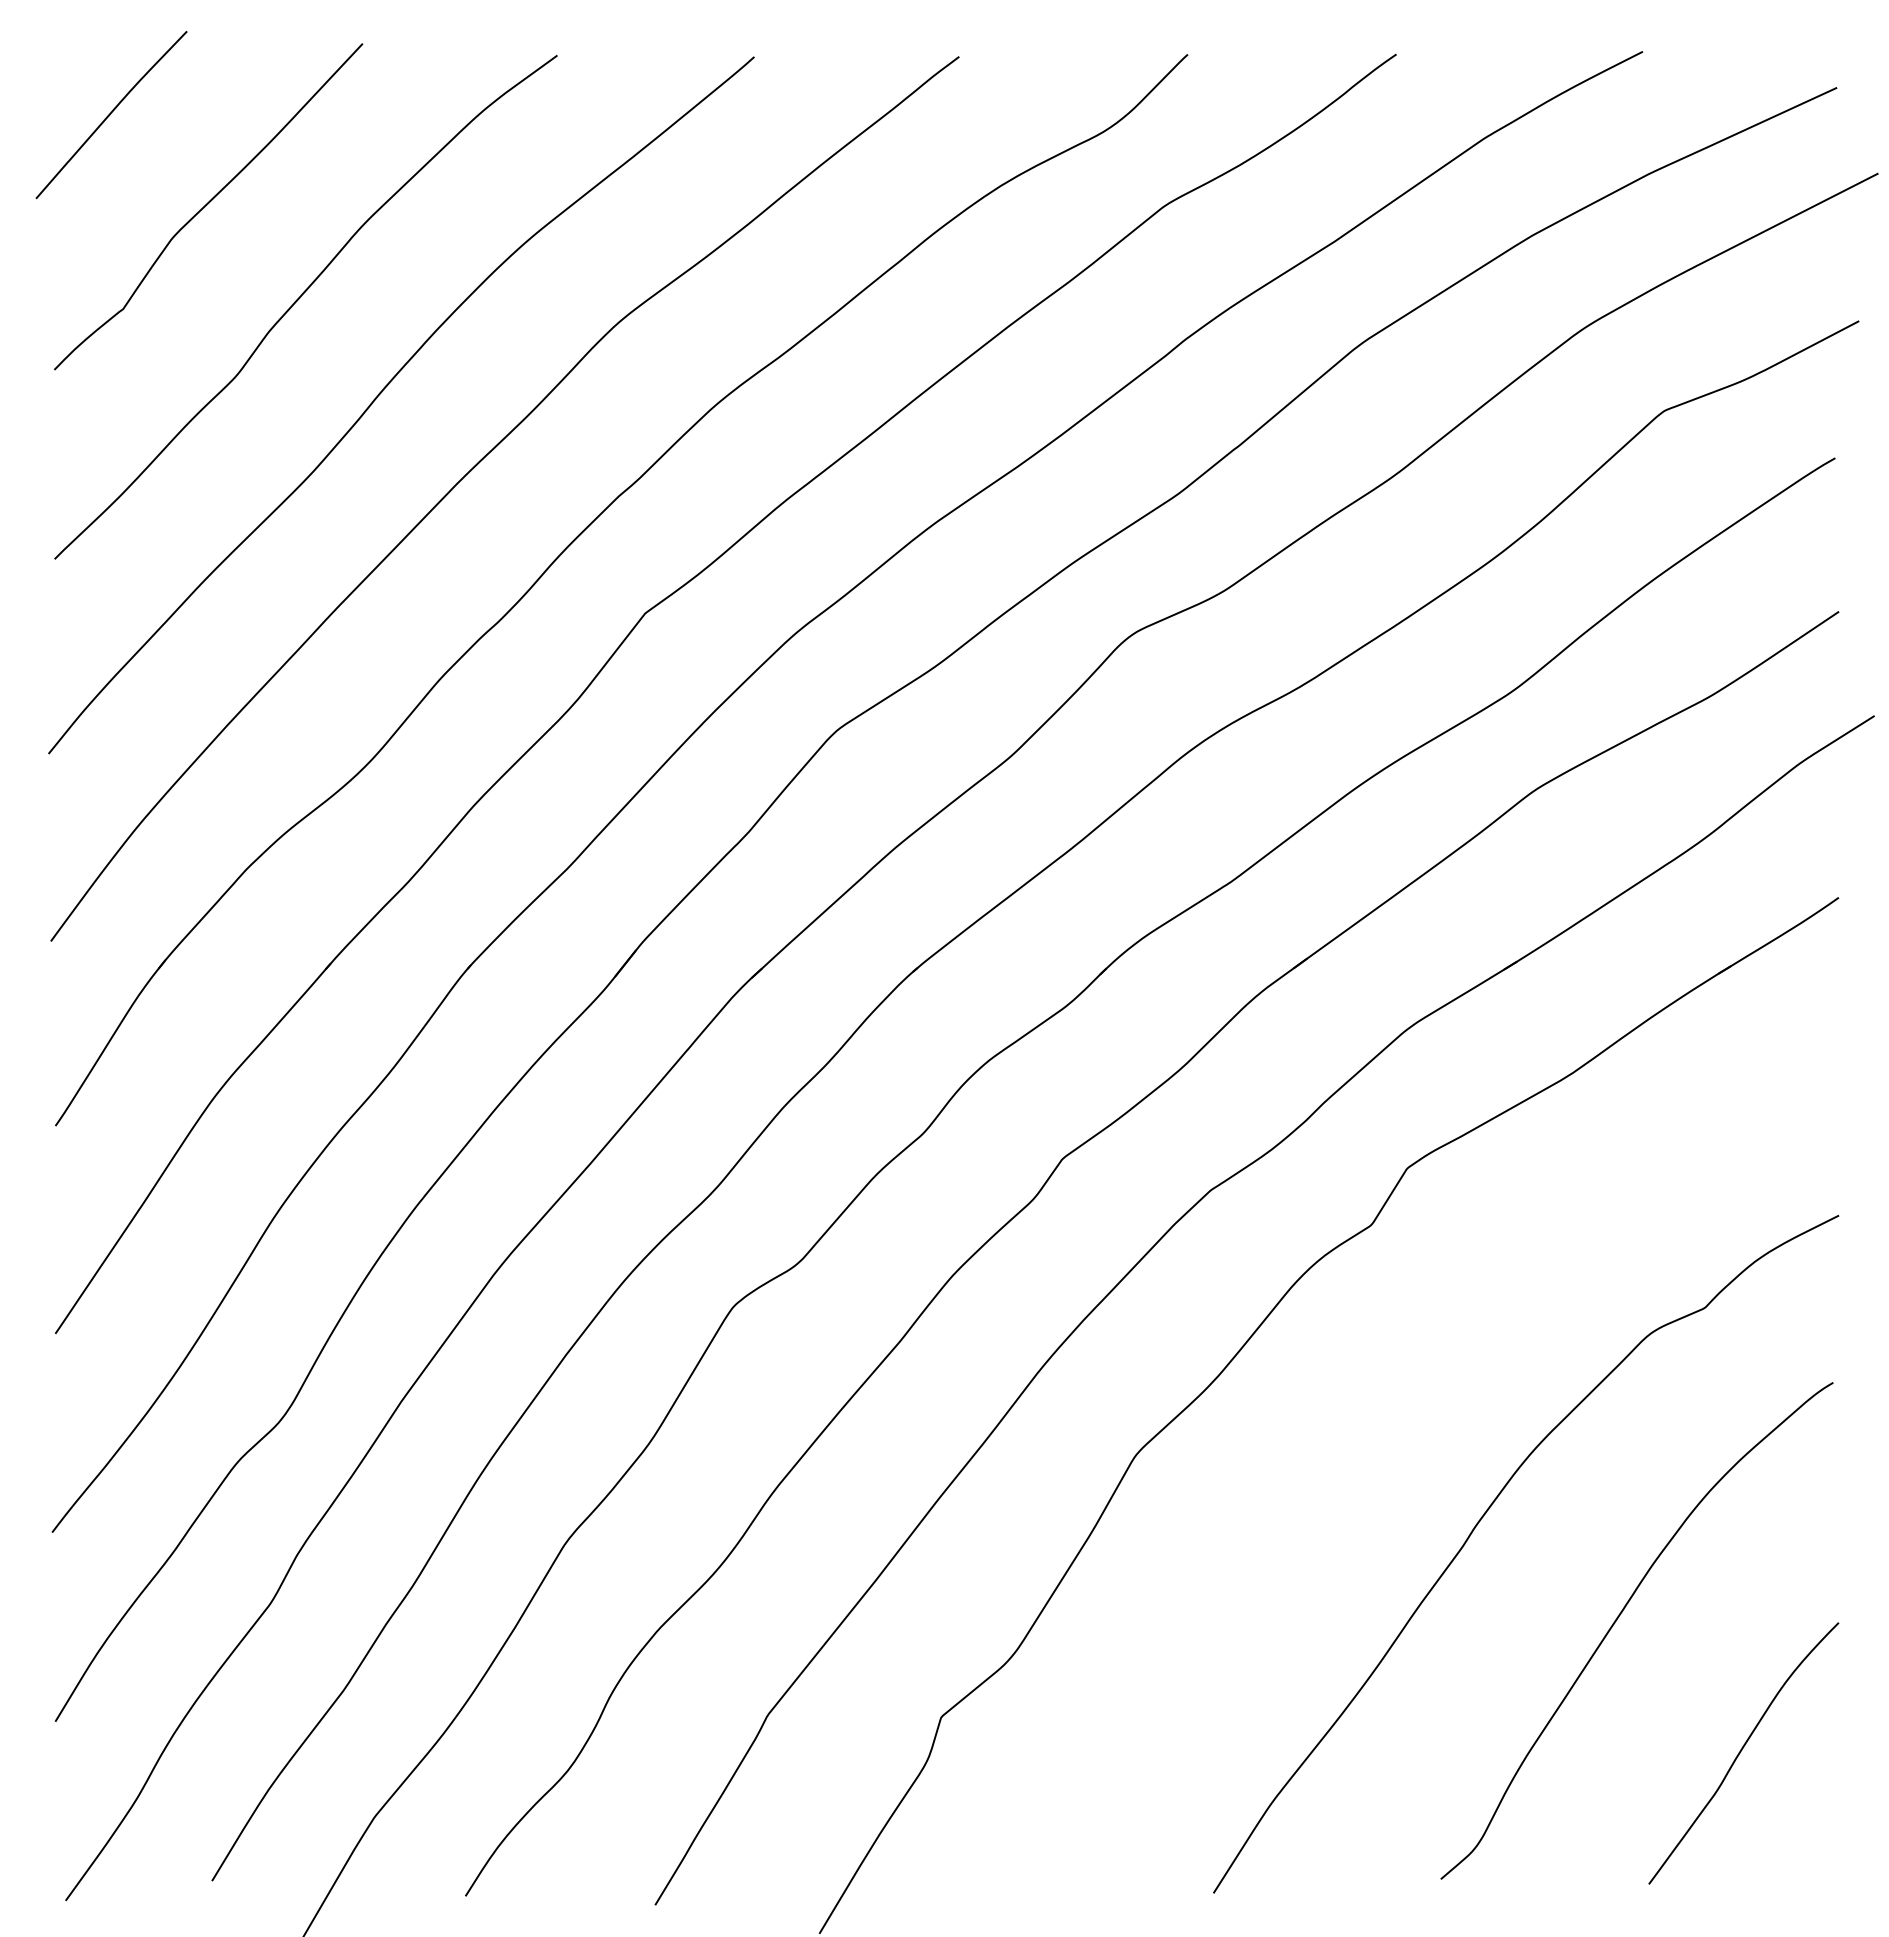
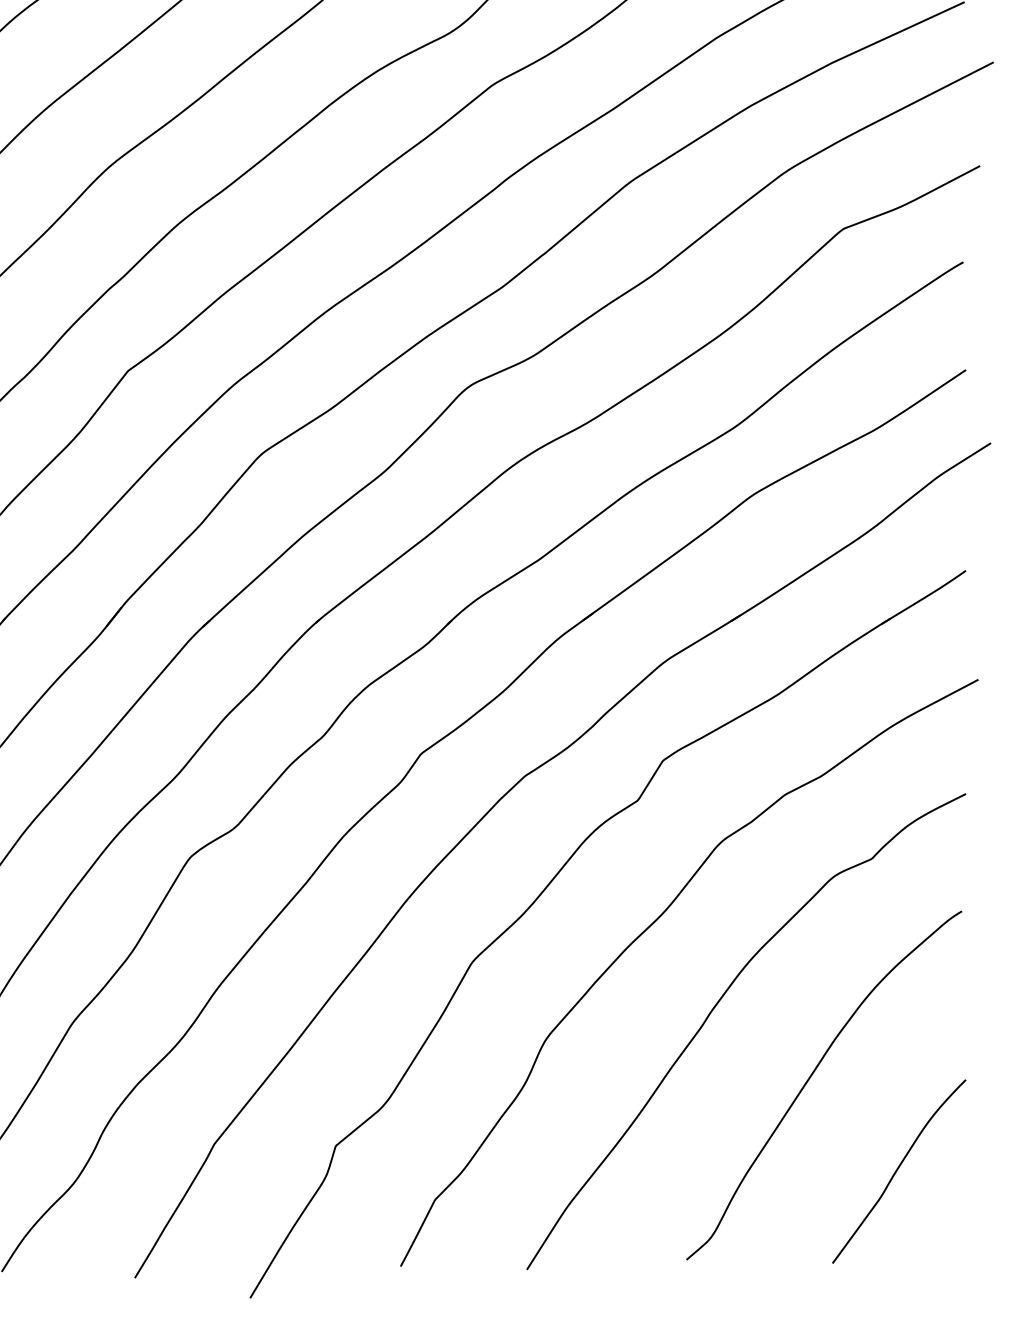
curve: (1384, 1409) -> (646, 930), added

